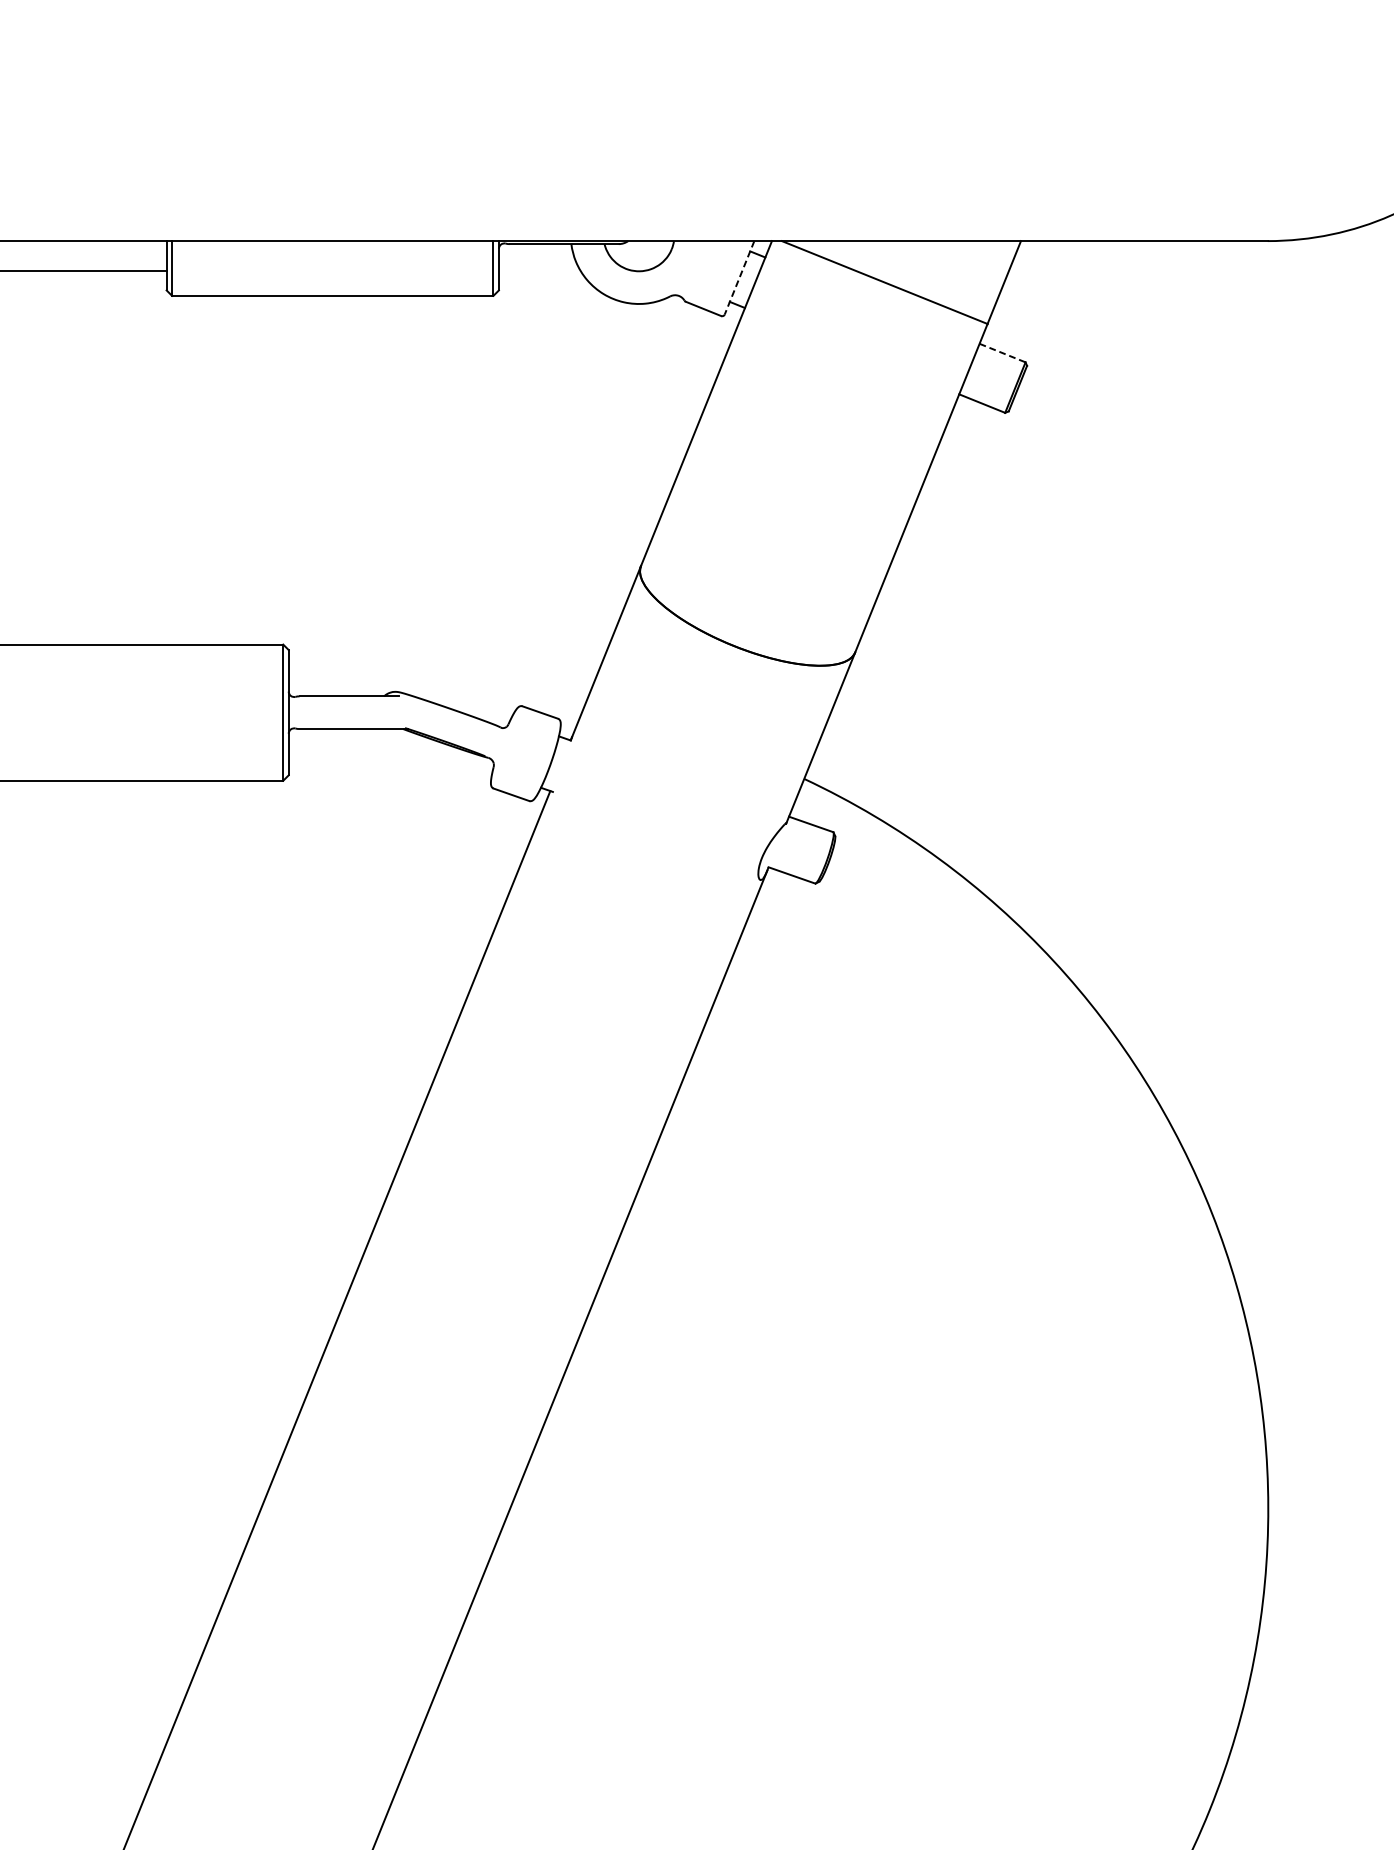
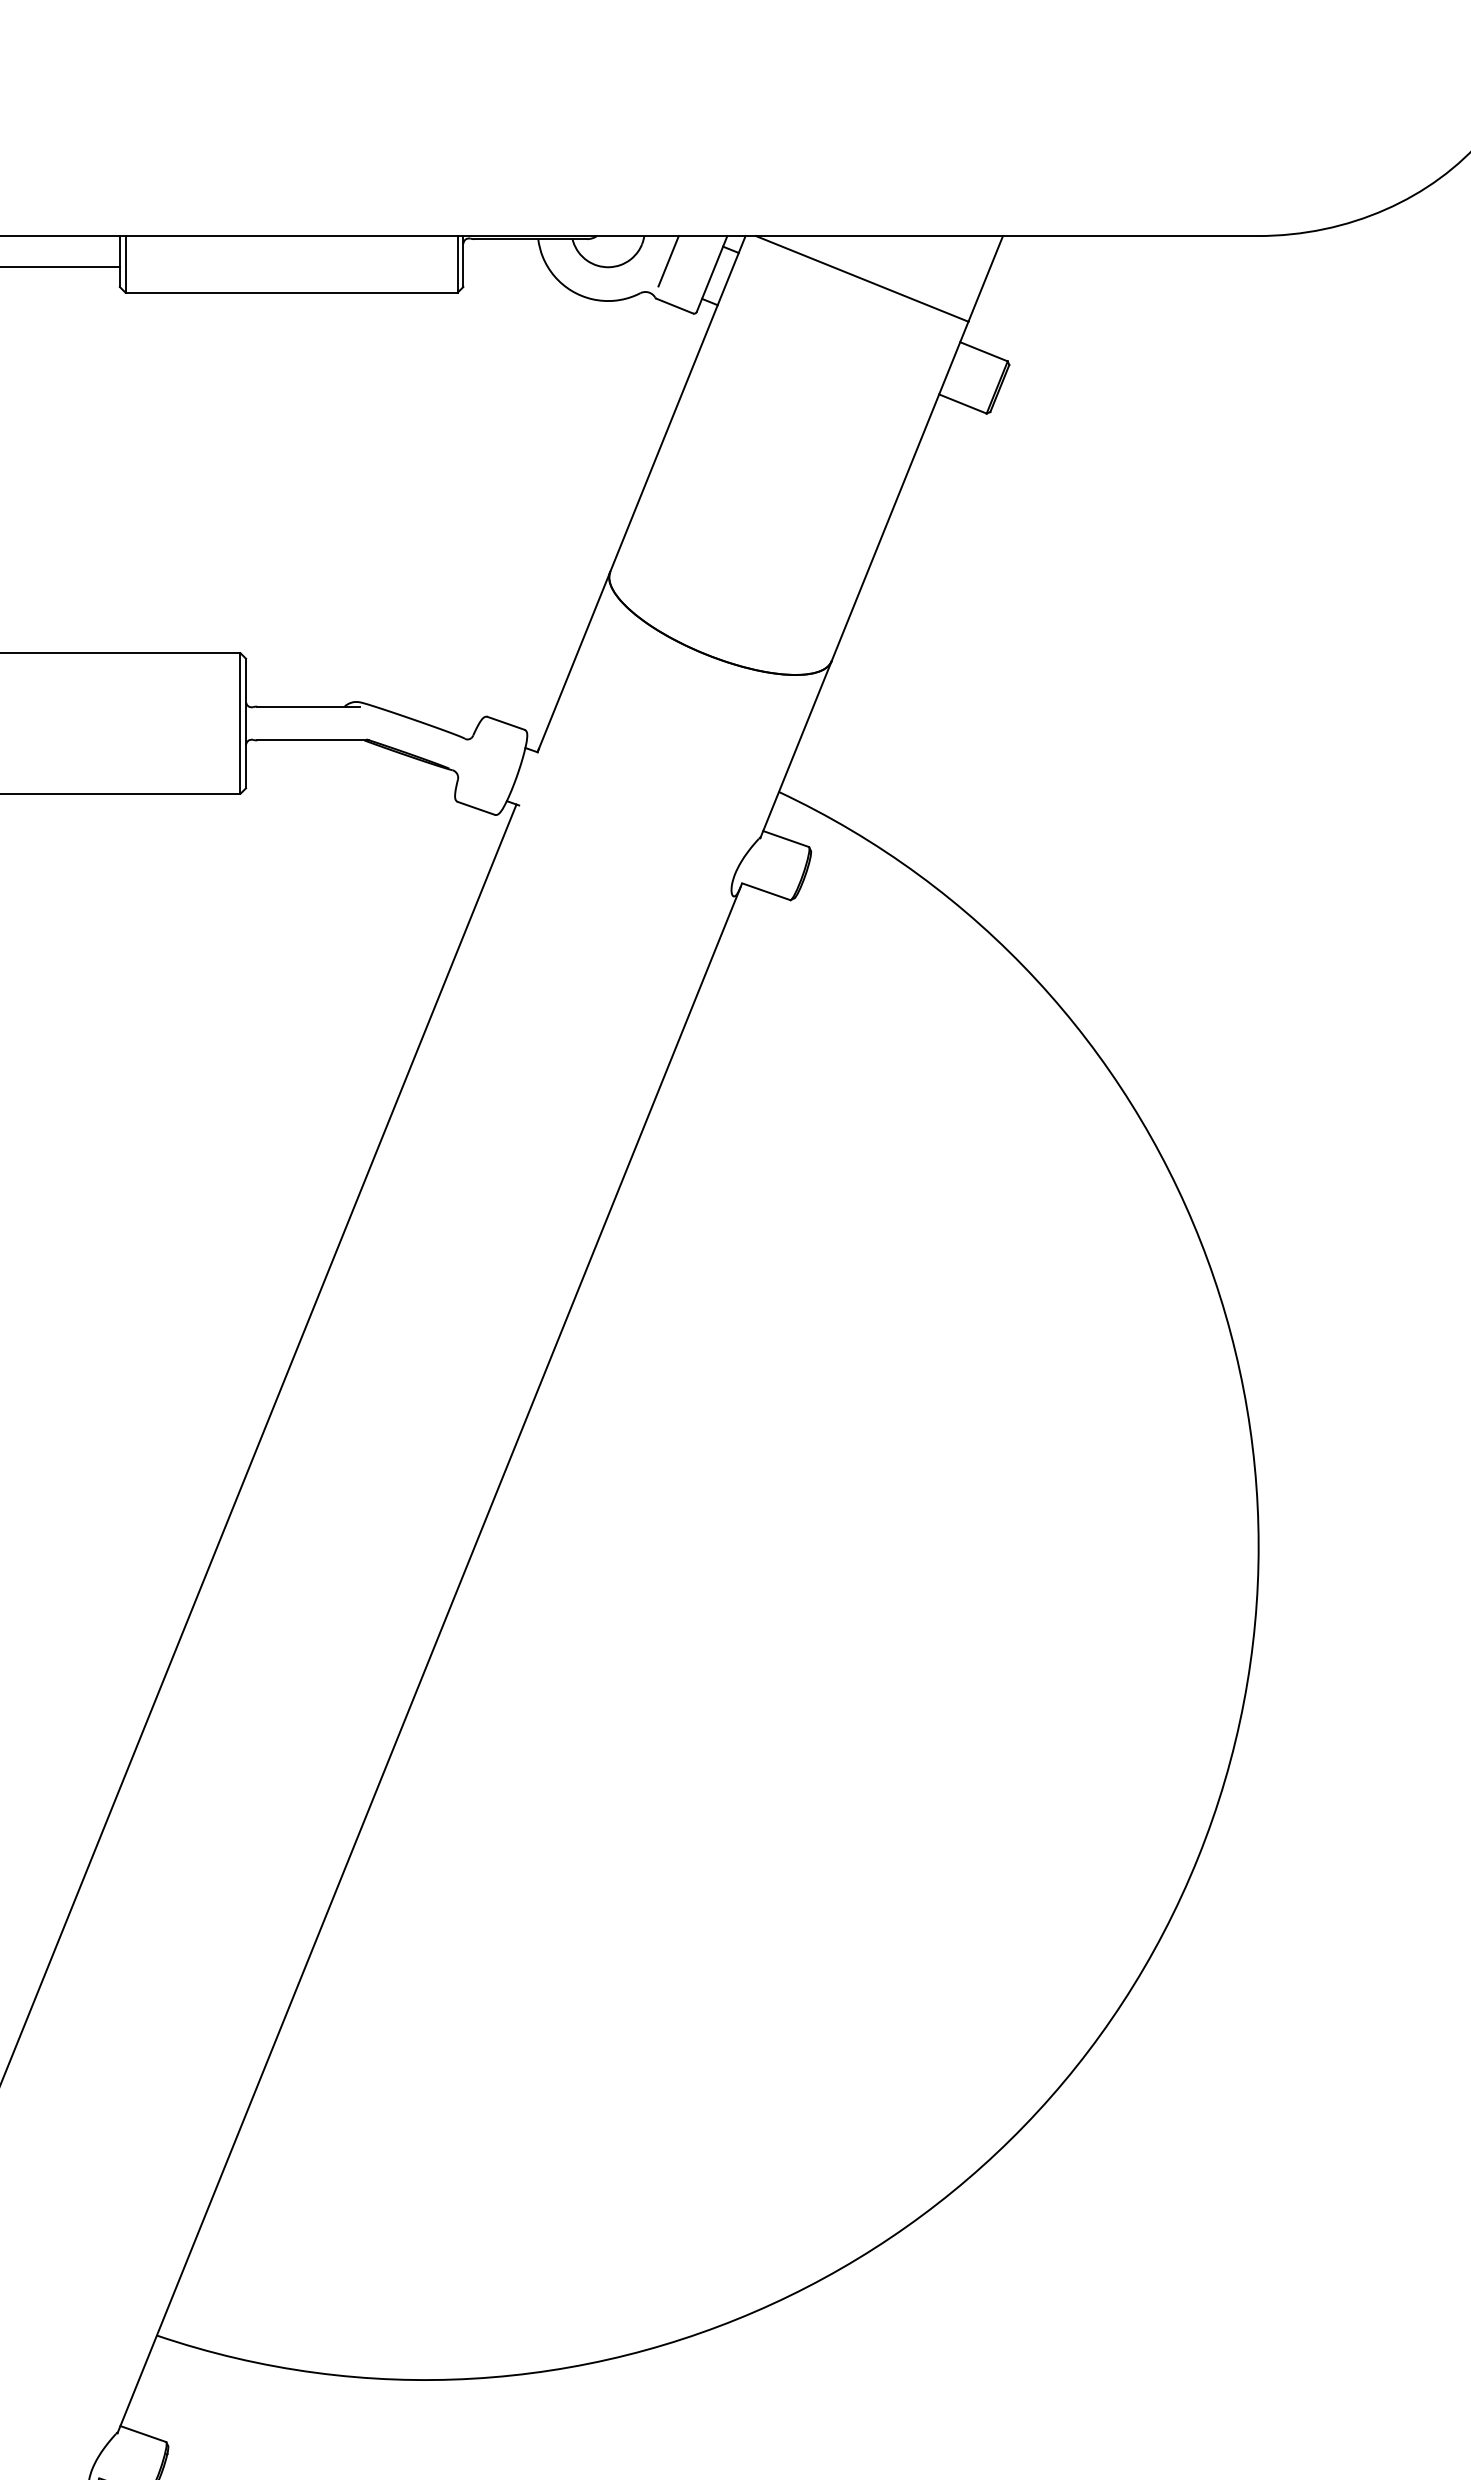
line: (697, 265) -> (668, 261), added
line: (739, 277) -> (712, 273), dashed -> solid
line: (1002, 352) -> (983, 351), dashed -> solid

